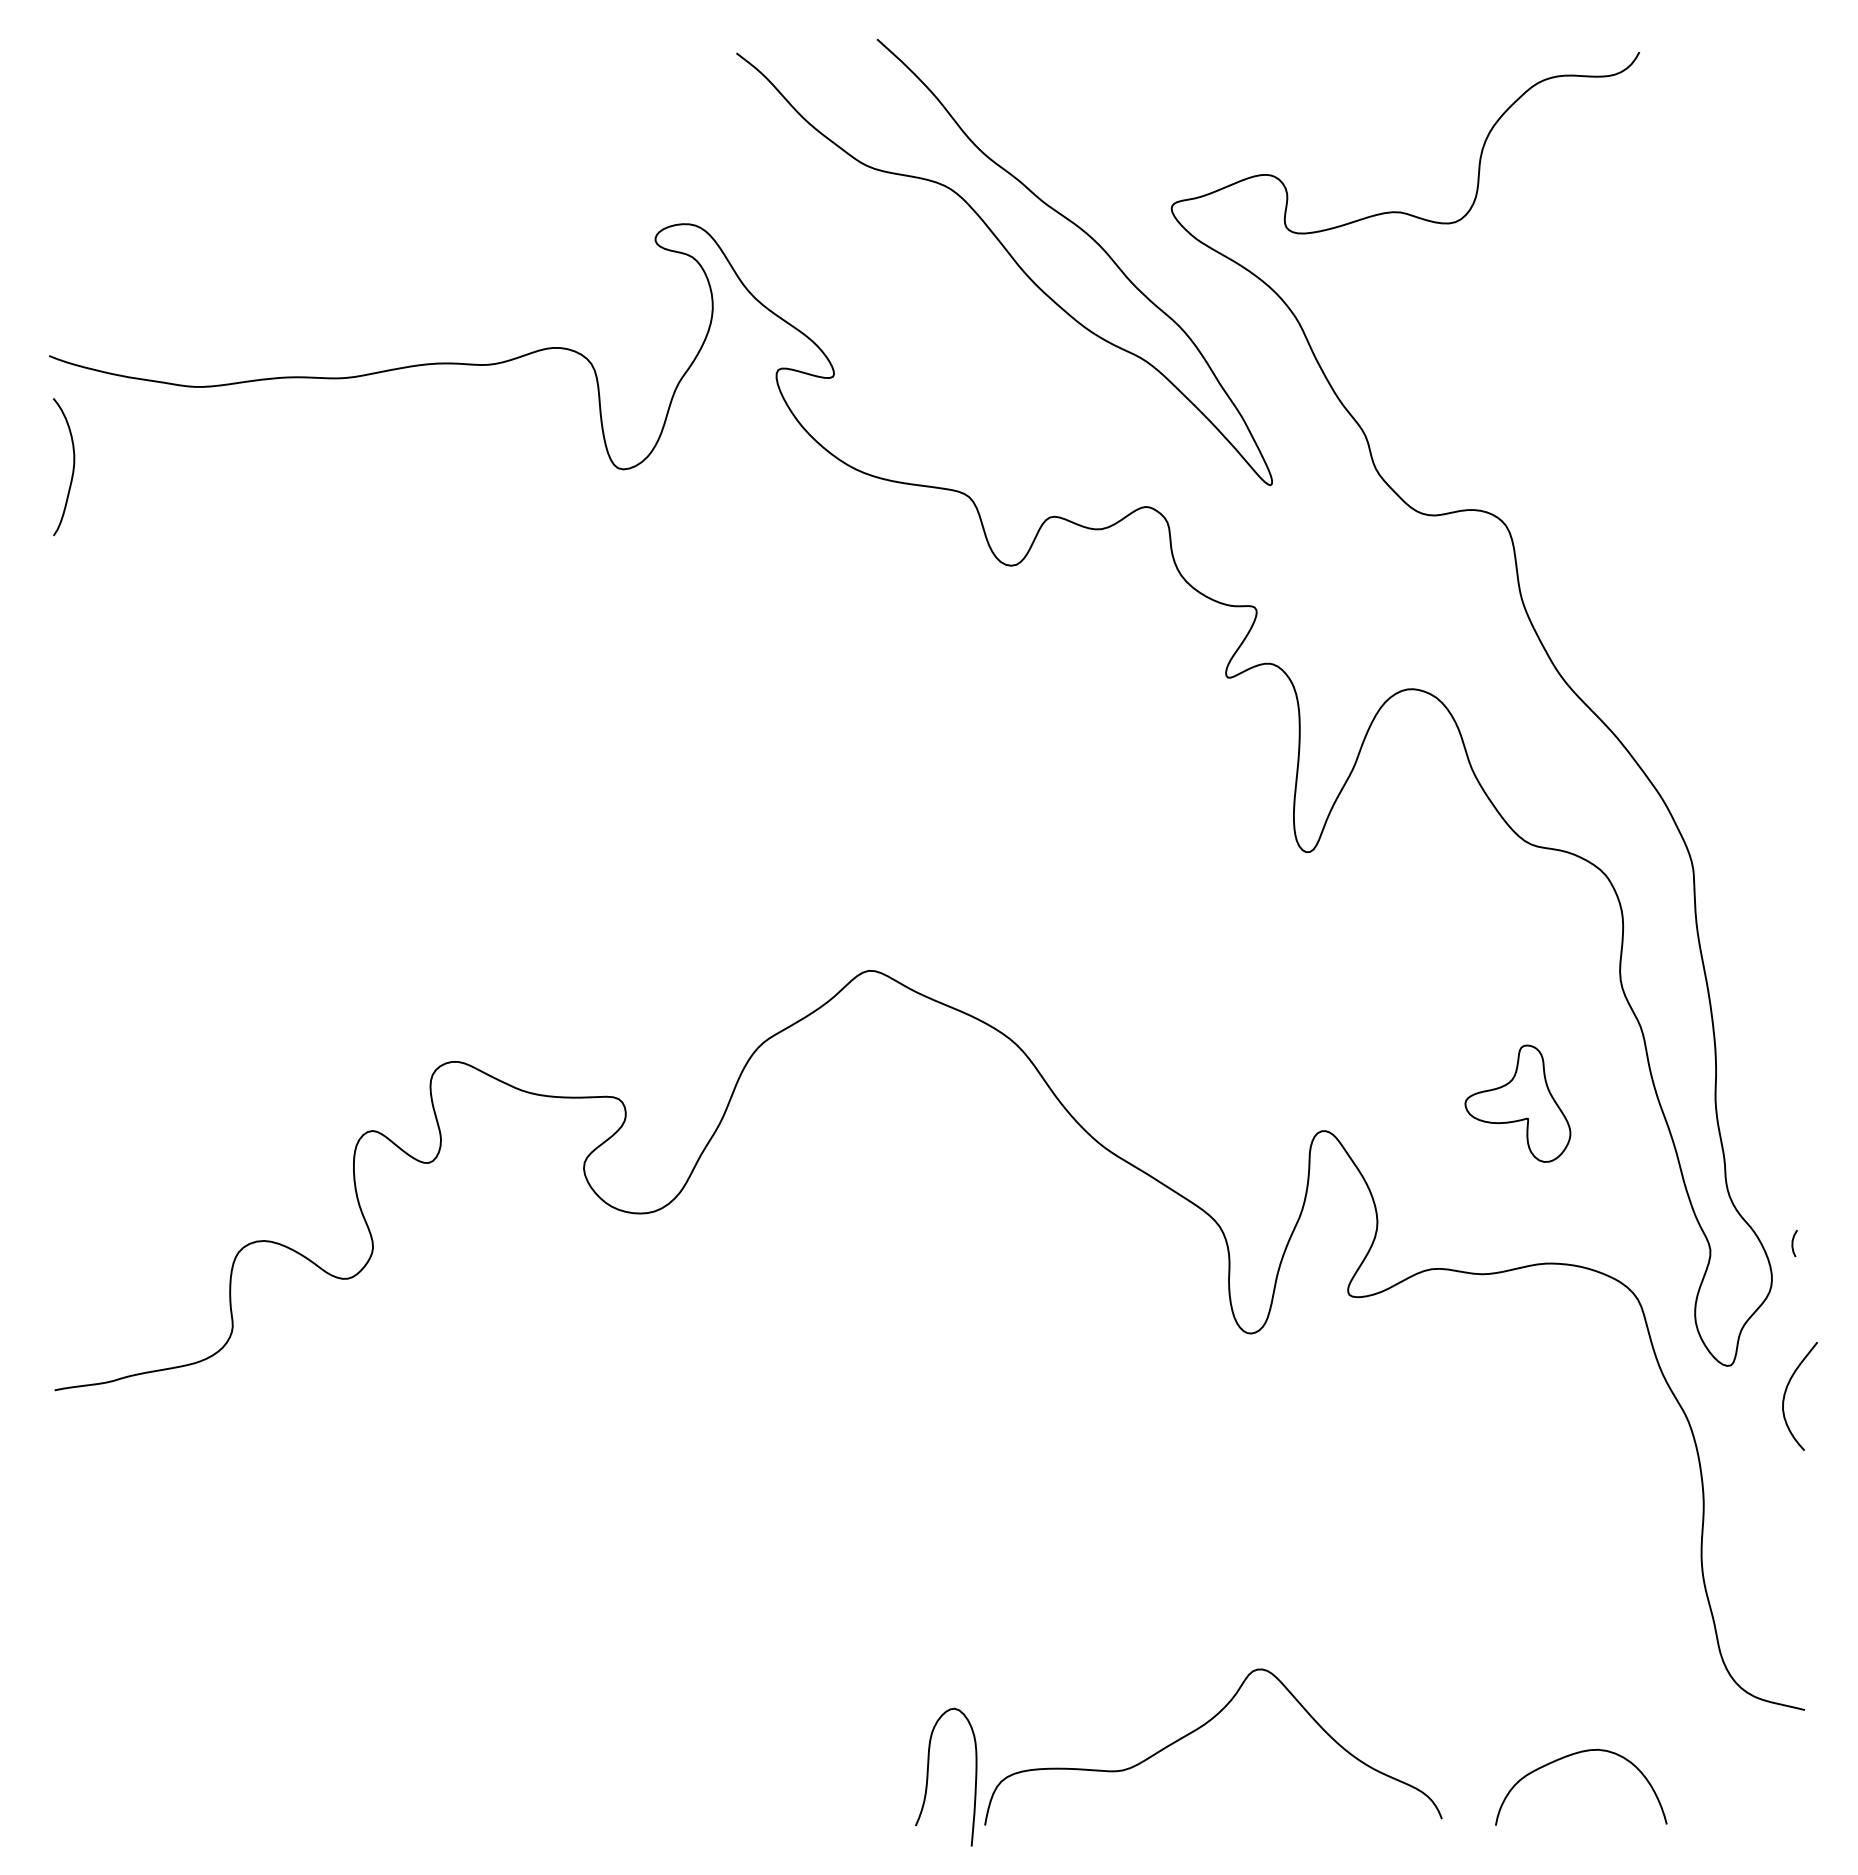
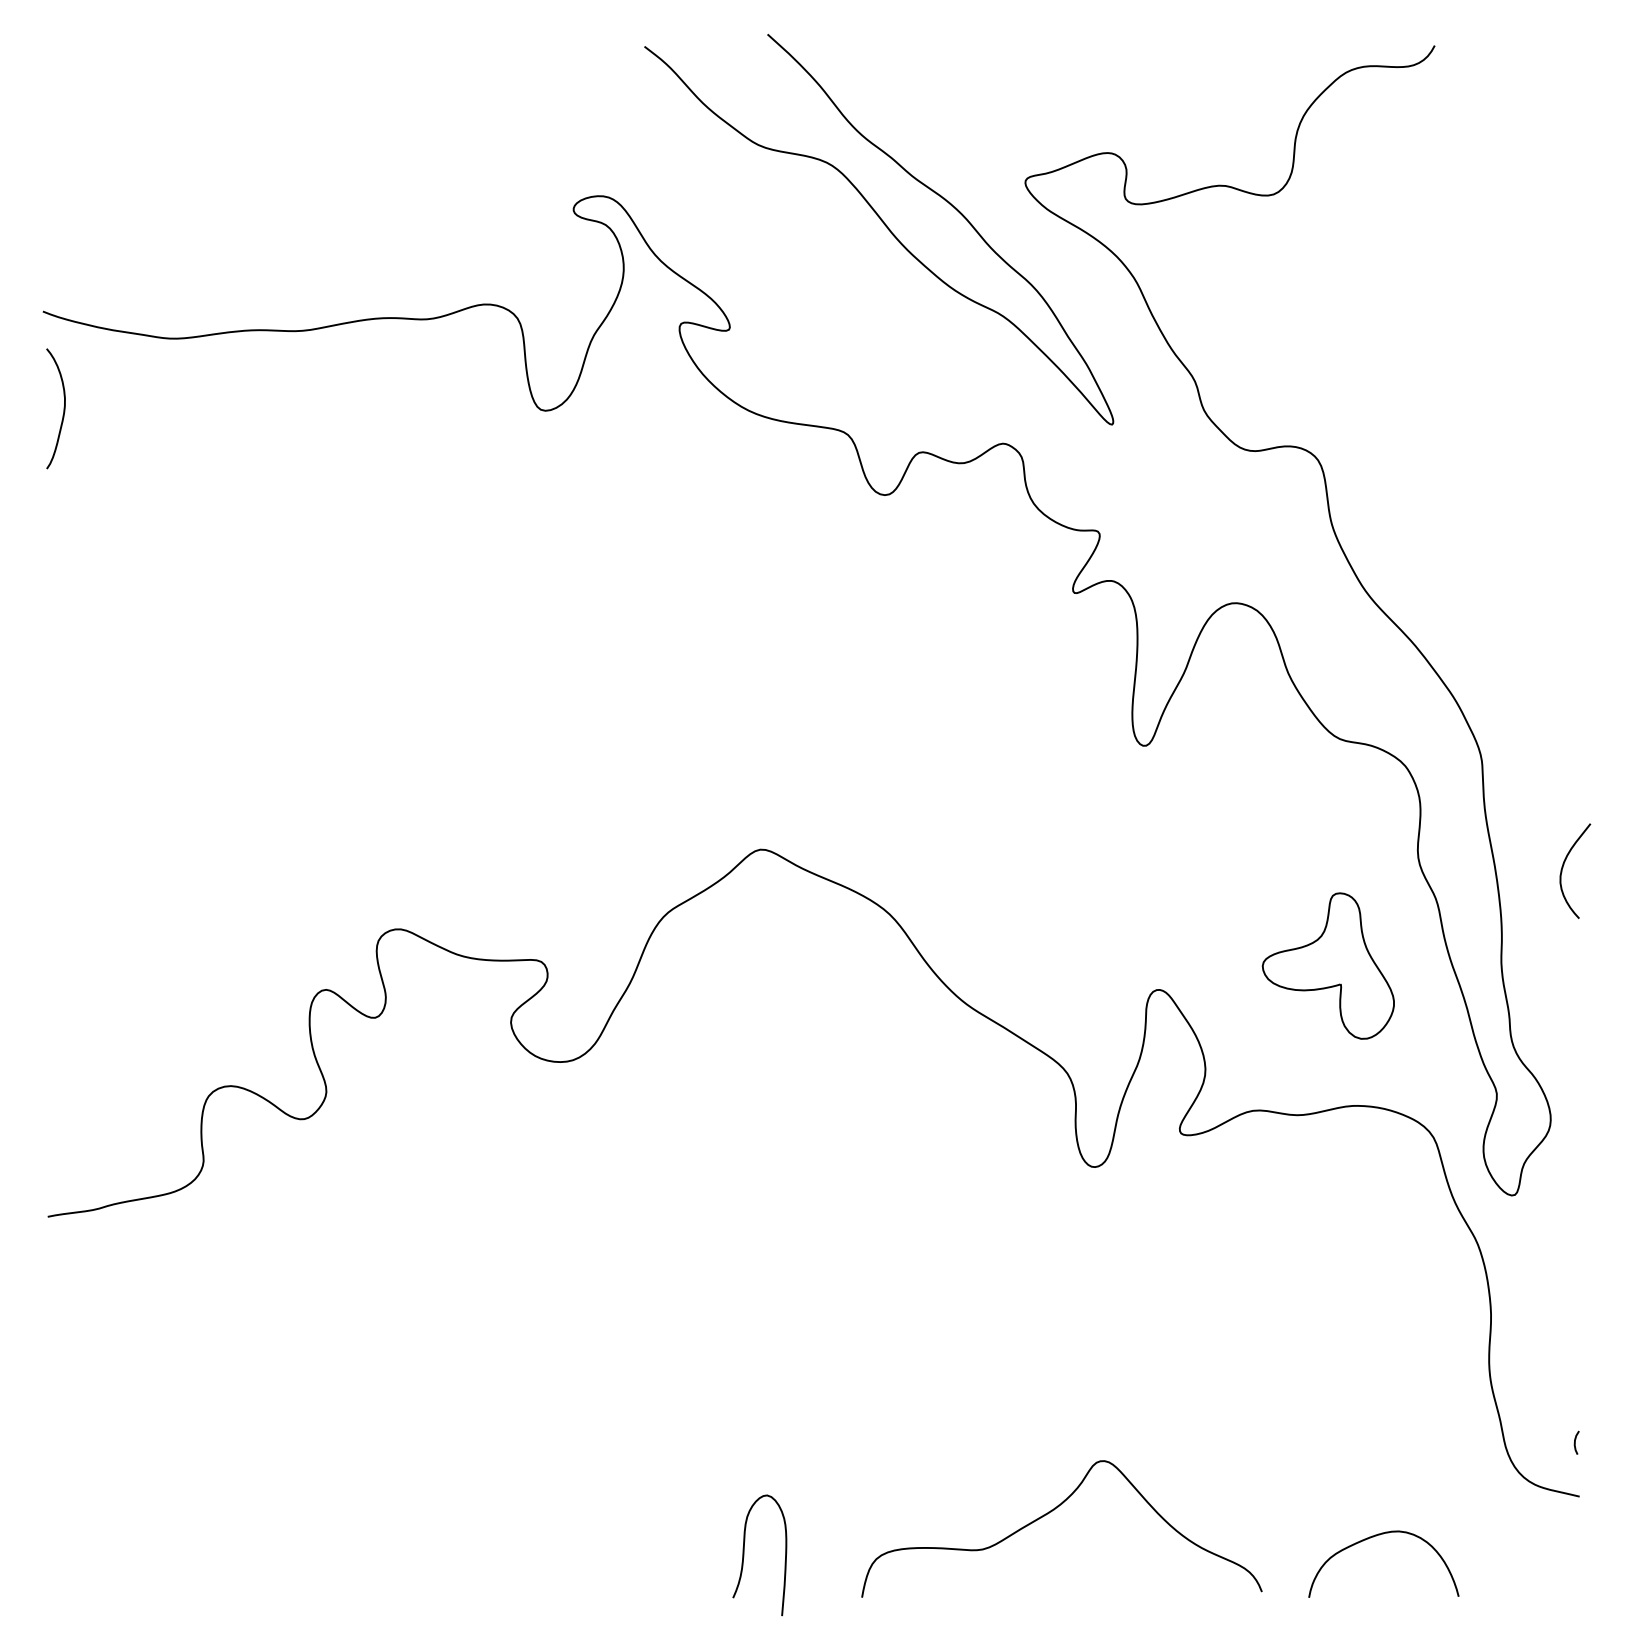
part: (1517, 1103) -> (1328, 965), size x1.43
curve: (1793, 1243) -> (1575, 1442), moved
curve: (1786, 1392) -> (1563, 867), moved
curve: (928, 1776) -> (744, 1554), moved

